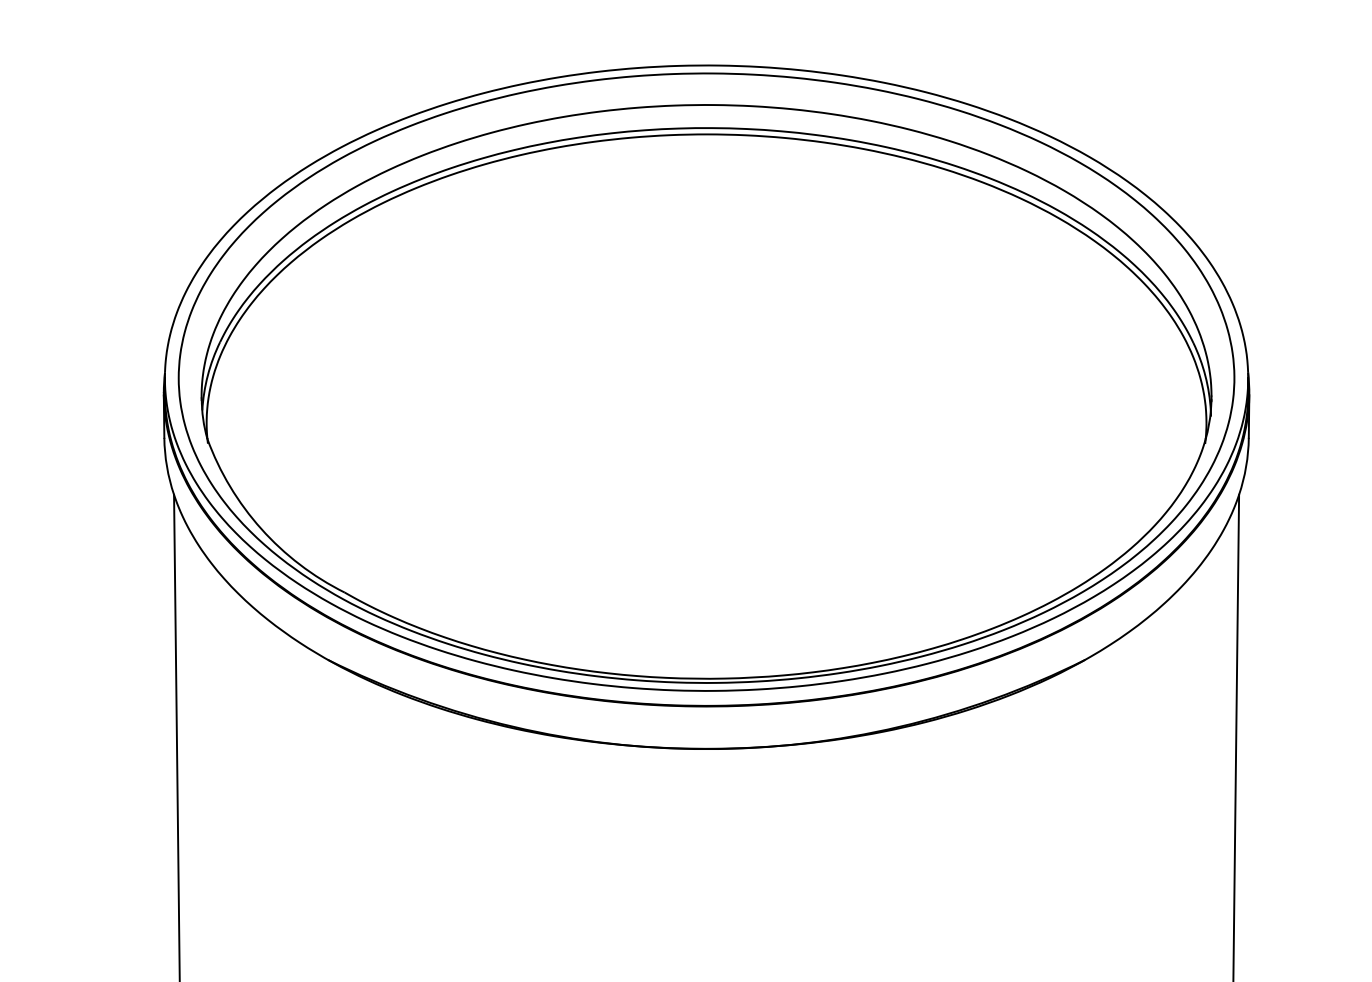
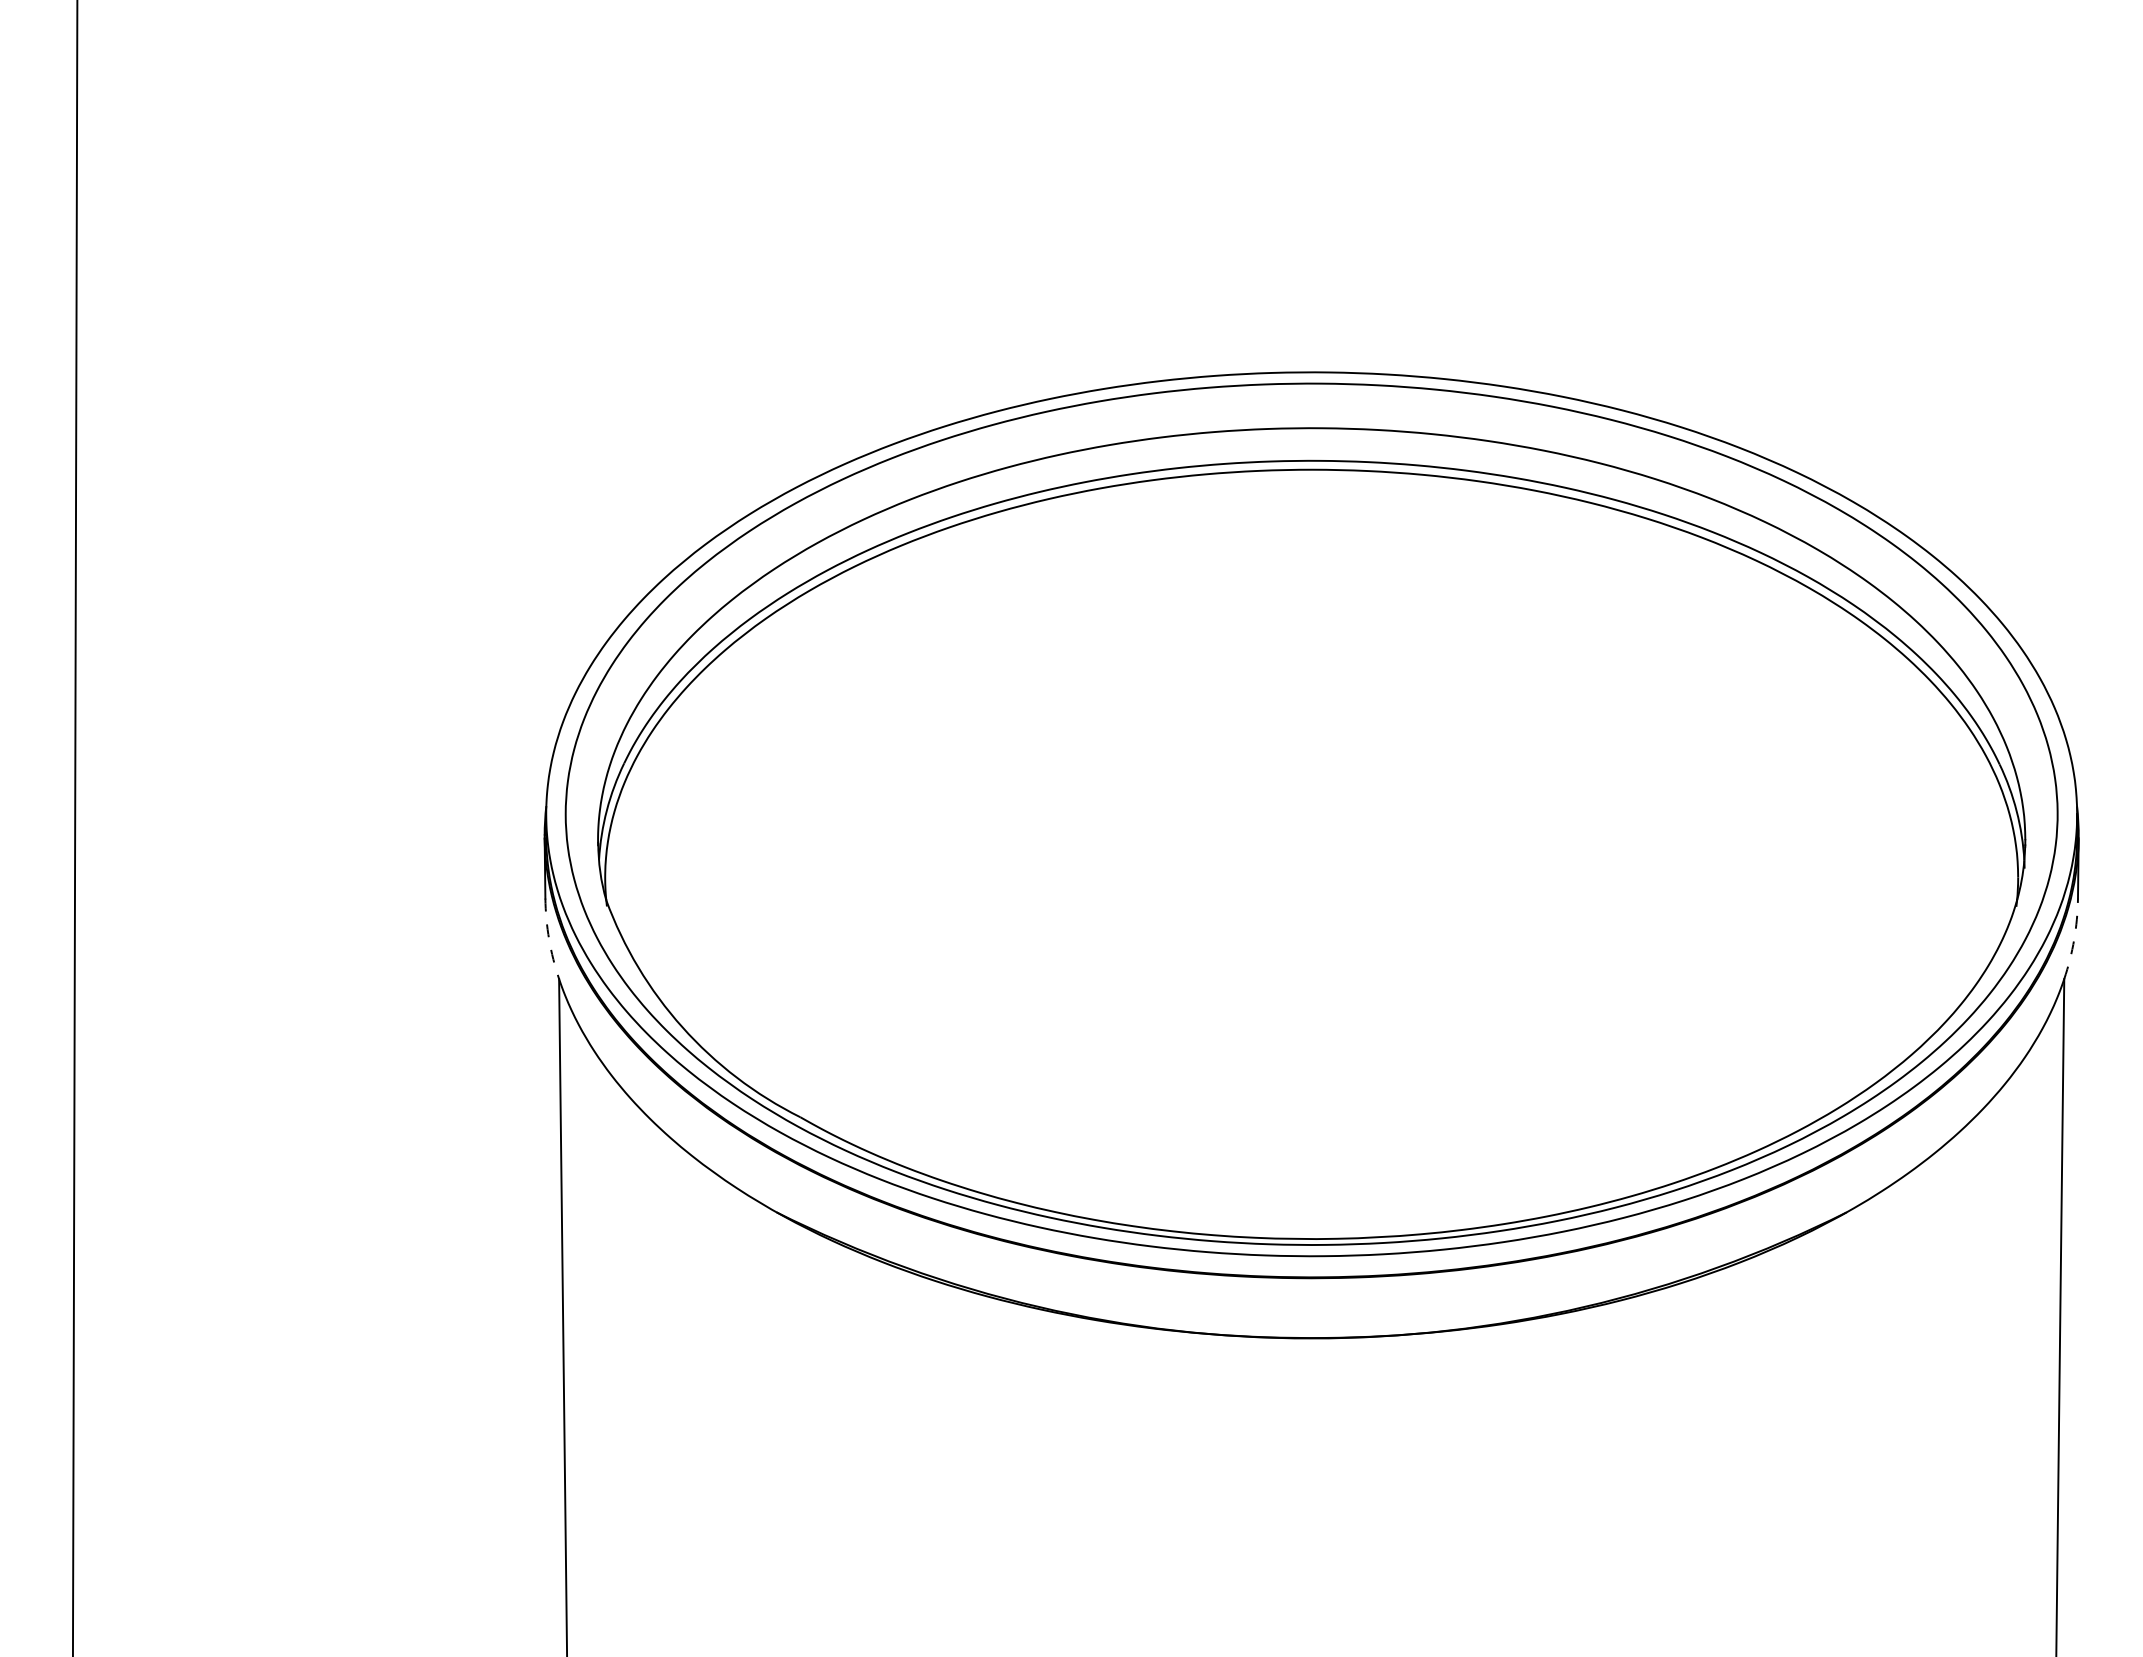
arc: (167, 466) -> (549, 939), solid -> dashed
arc: (1246, 466) -> (2074, 939), solid -> dashed

